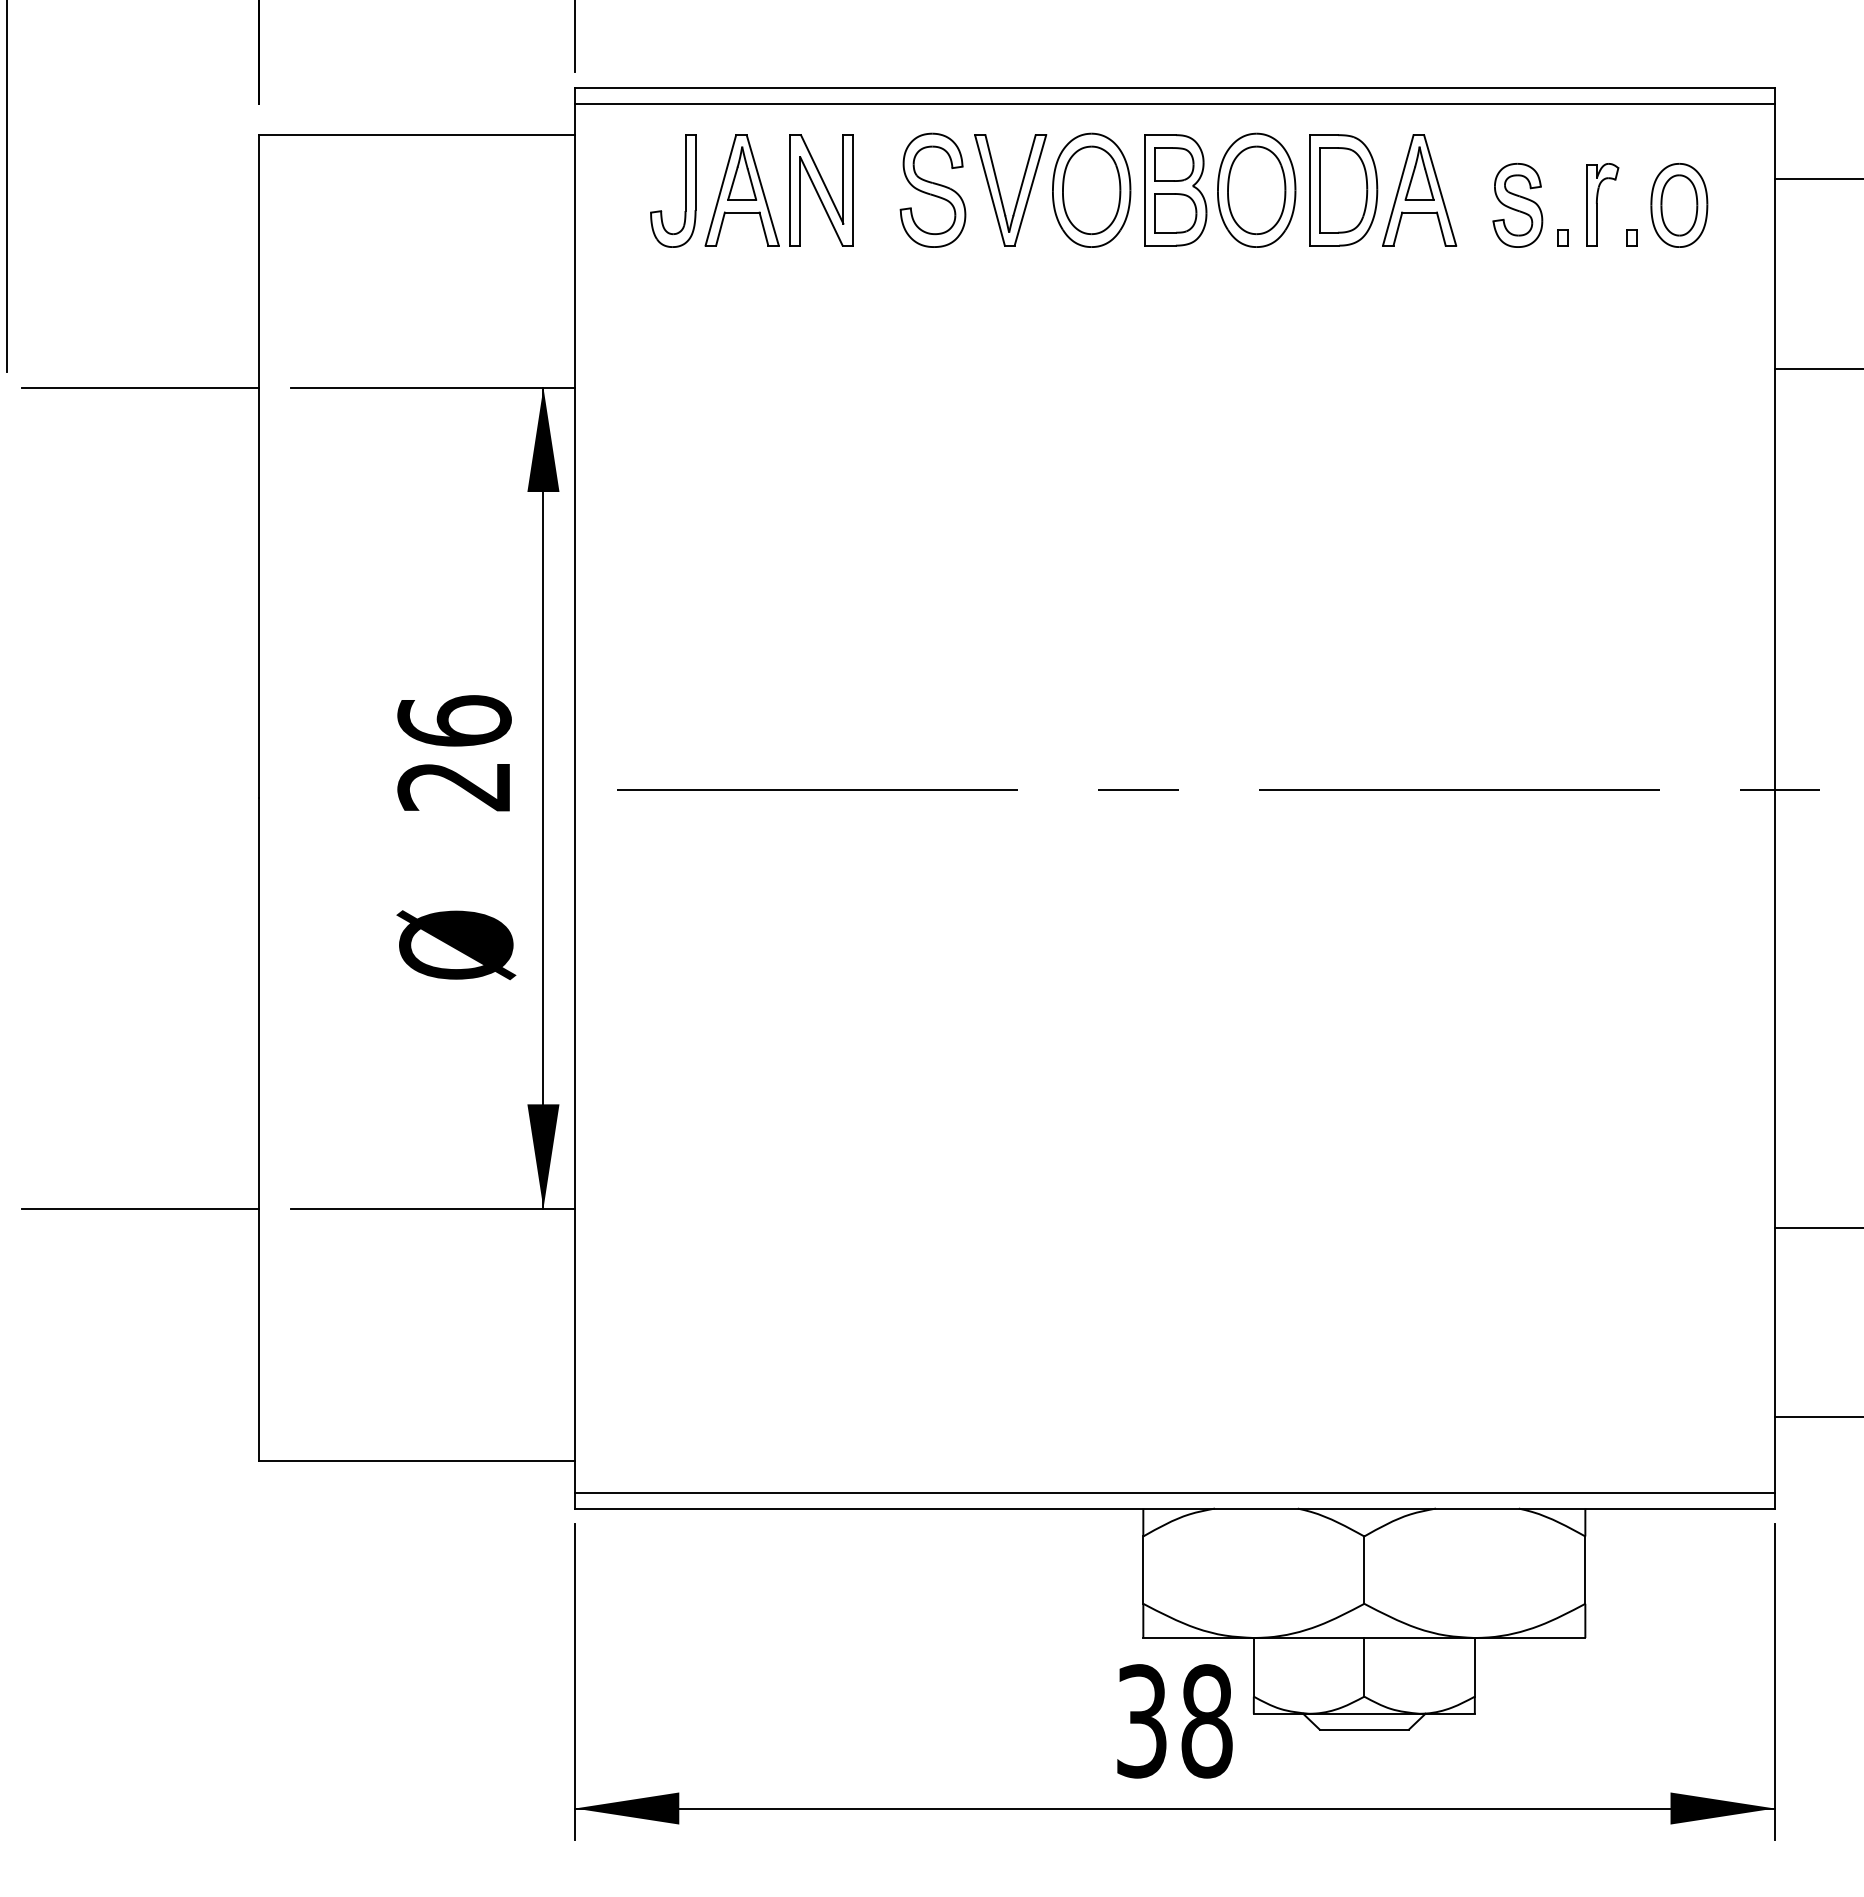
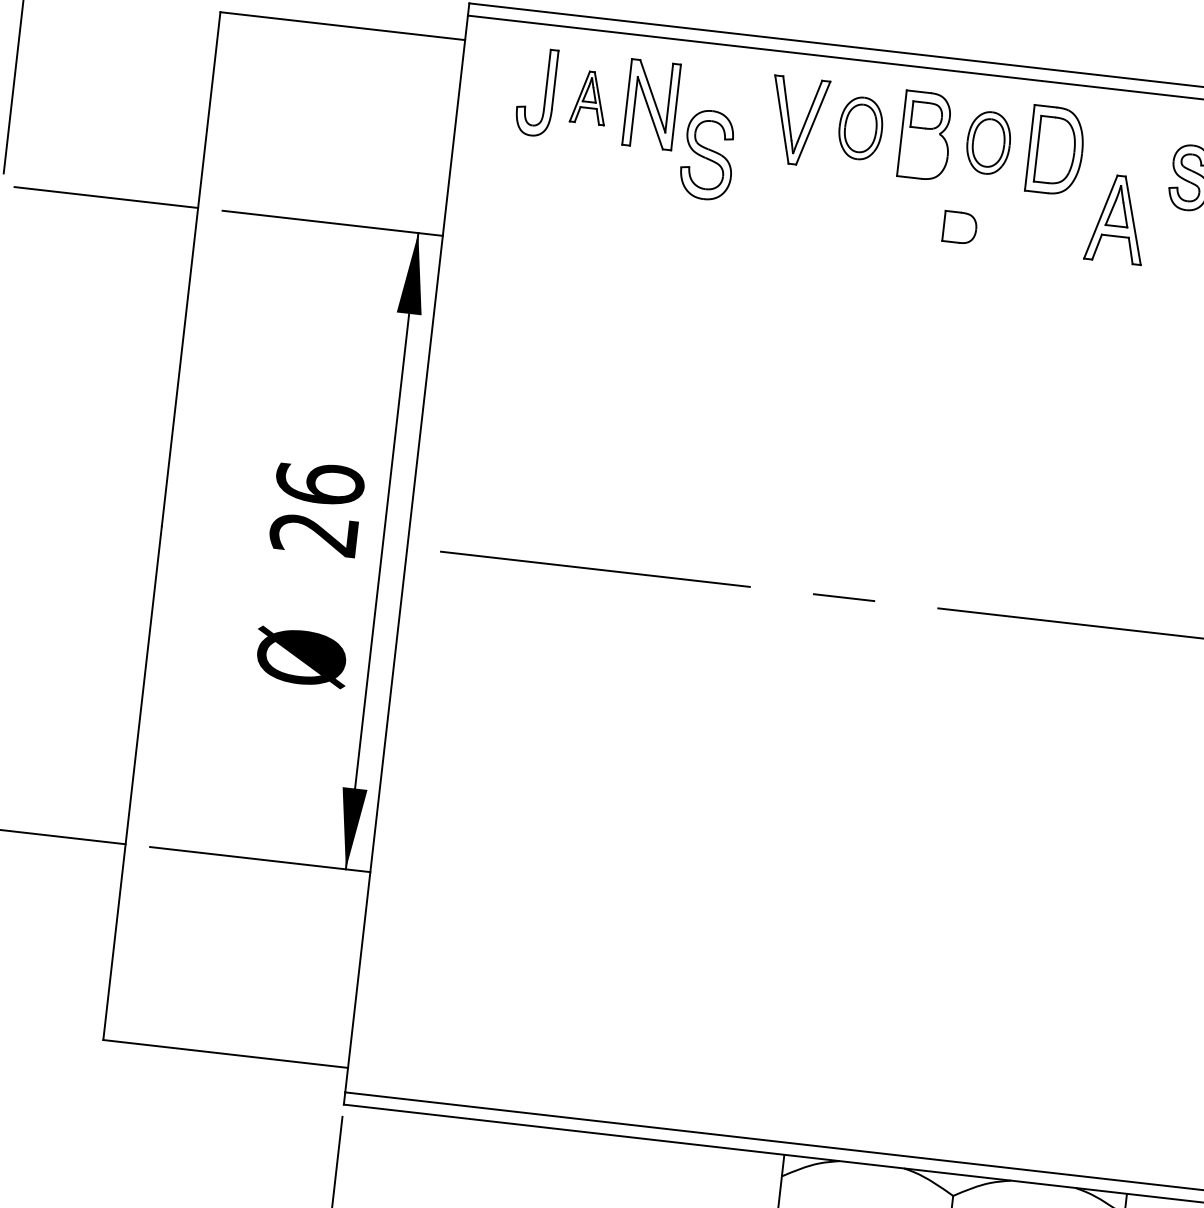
part: (932, 189) -> (707, 154), moved
part: (1091, 189) -> (860, 127), size x0.7
part: (1256, 189) -> (988, 142), size x0.7
part: (741, 190) -> (589, 97), size x0.6
part: (1419, 190) -> (1117, 219), moved
part: (1175, 213) -> (959, 227), moved

